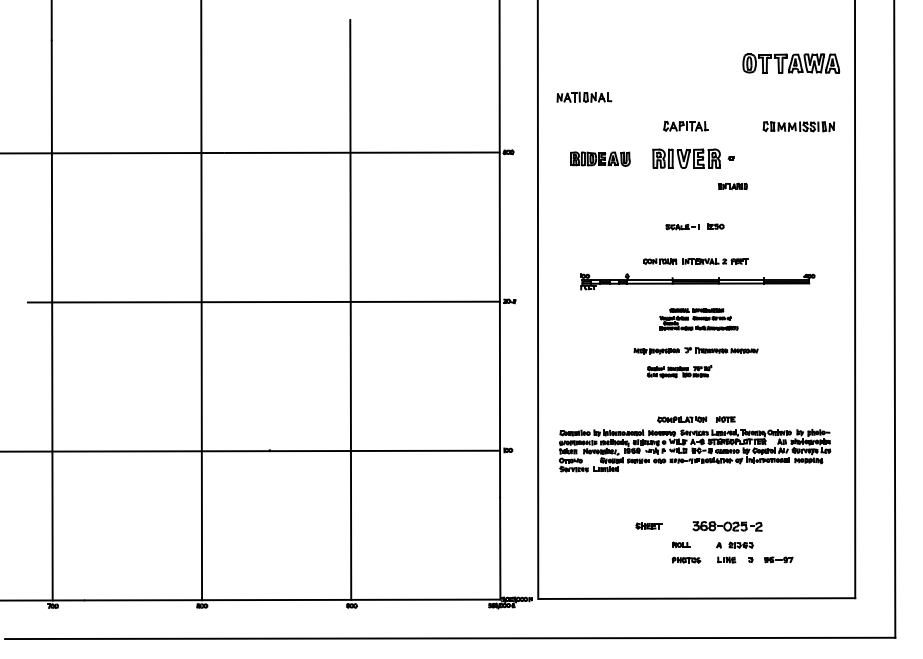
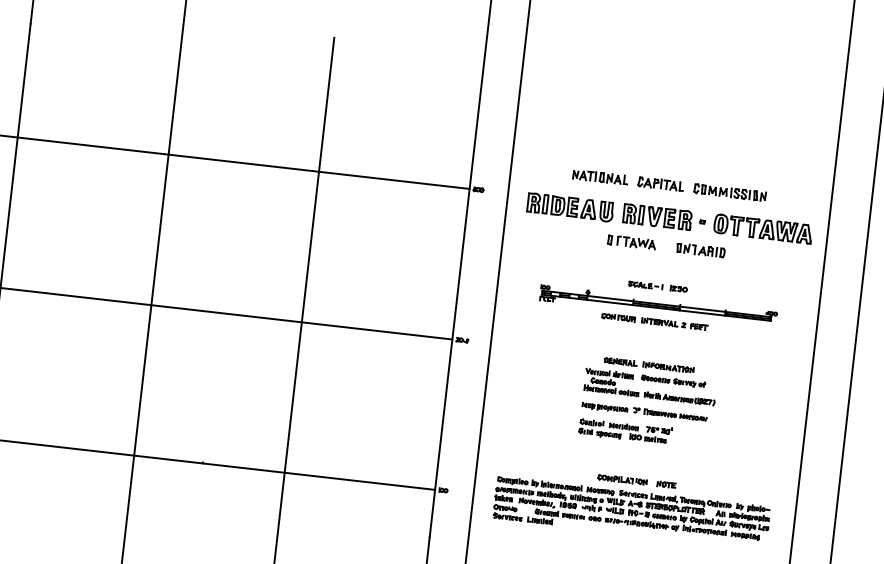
part: (791, 63) -> (763, 229), moved
part: (584, 96) -> (600, 176), moved
part: (798, 126) -> (729, 192), moved
part: (600, 158) -> (570, 206), size x1.43
part: (664, 186) -> (631, 242), added
part: (732, 186) -> (700, 250), size x1.67
part: (697, 281) -> (658, 305), moved
part: (698, 319) -> (650, 380), size x1.67
part: (679, 371) -> (625, 430), size x1.43

